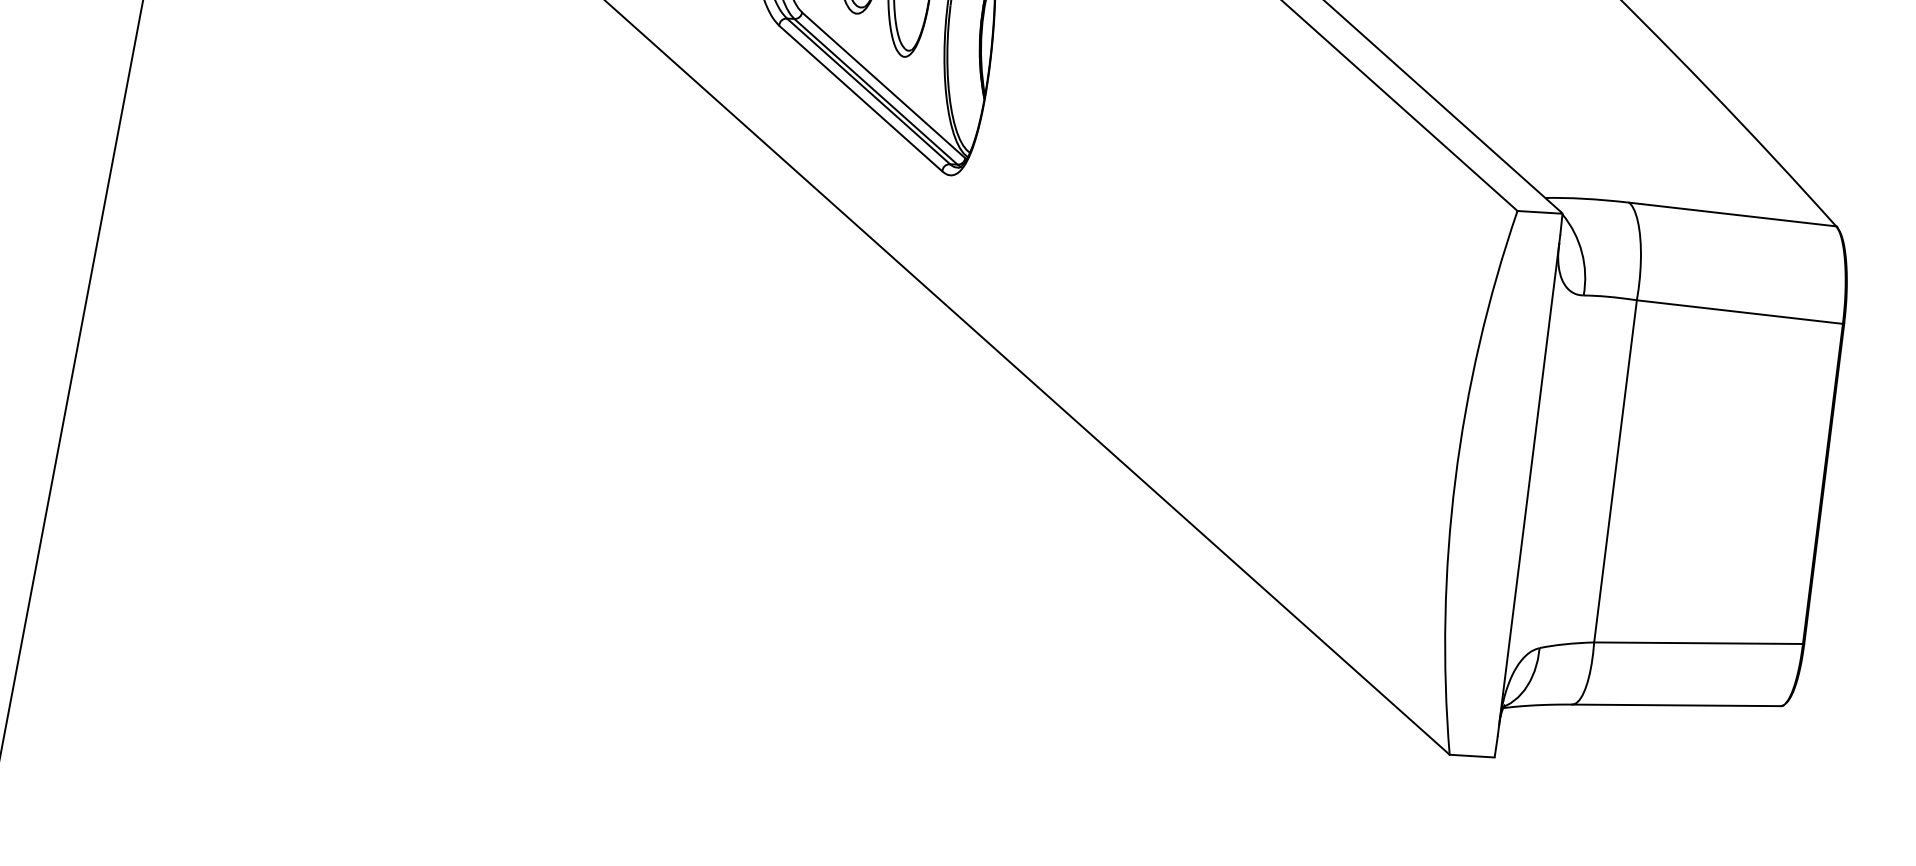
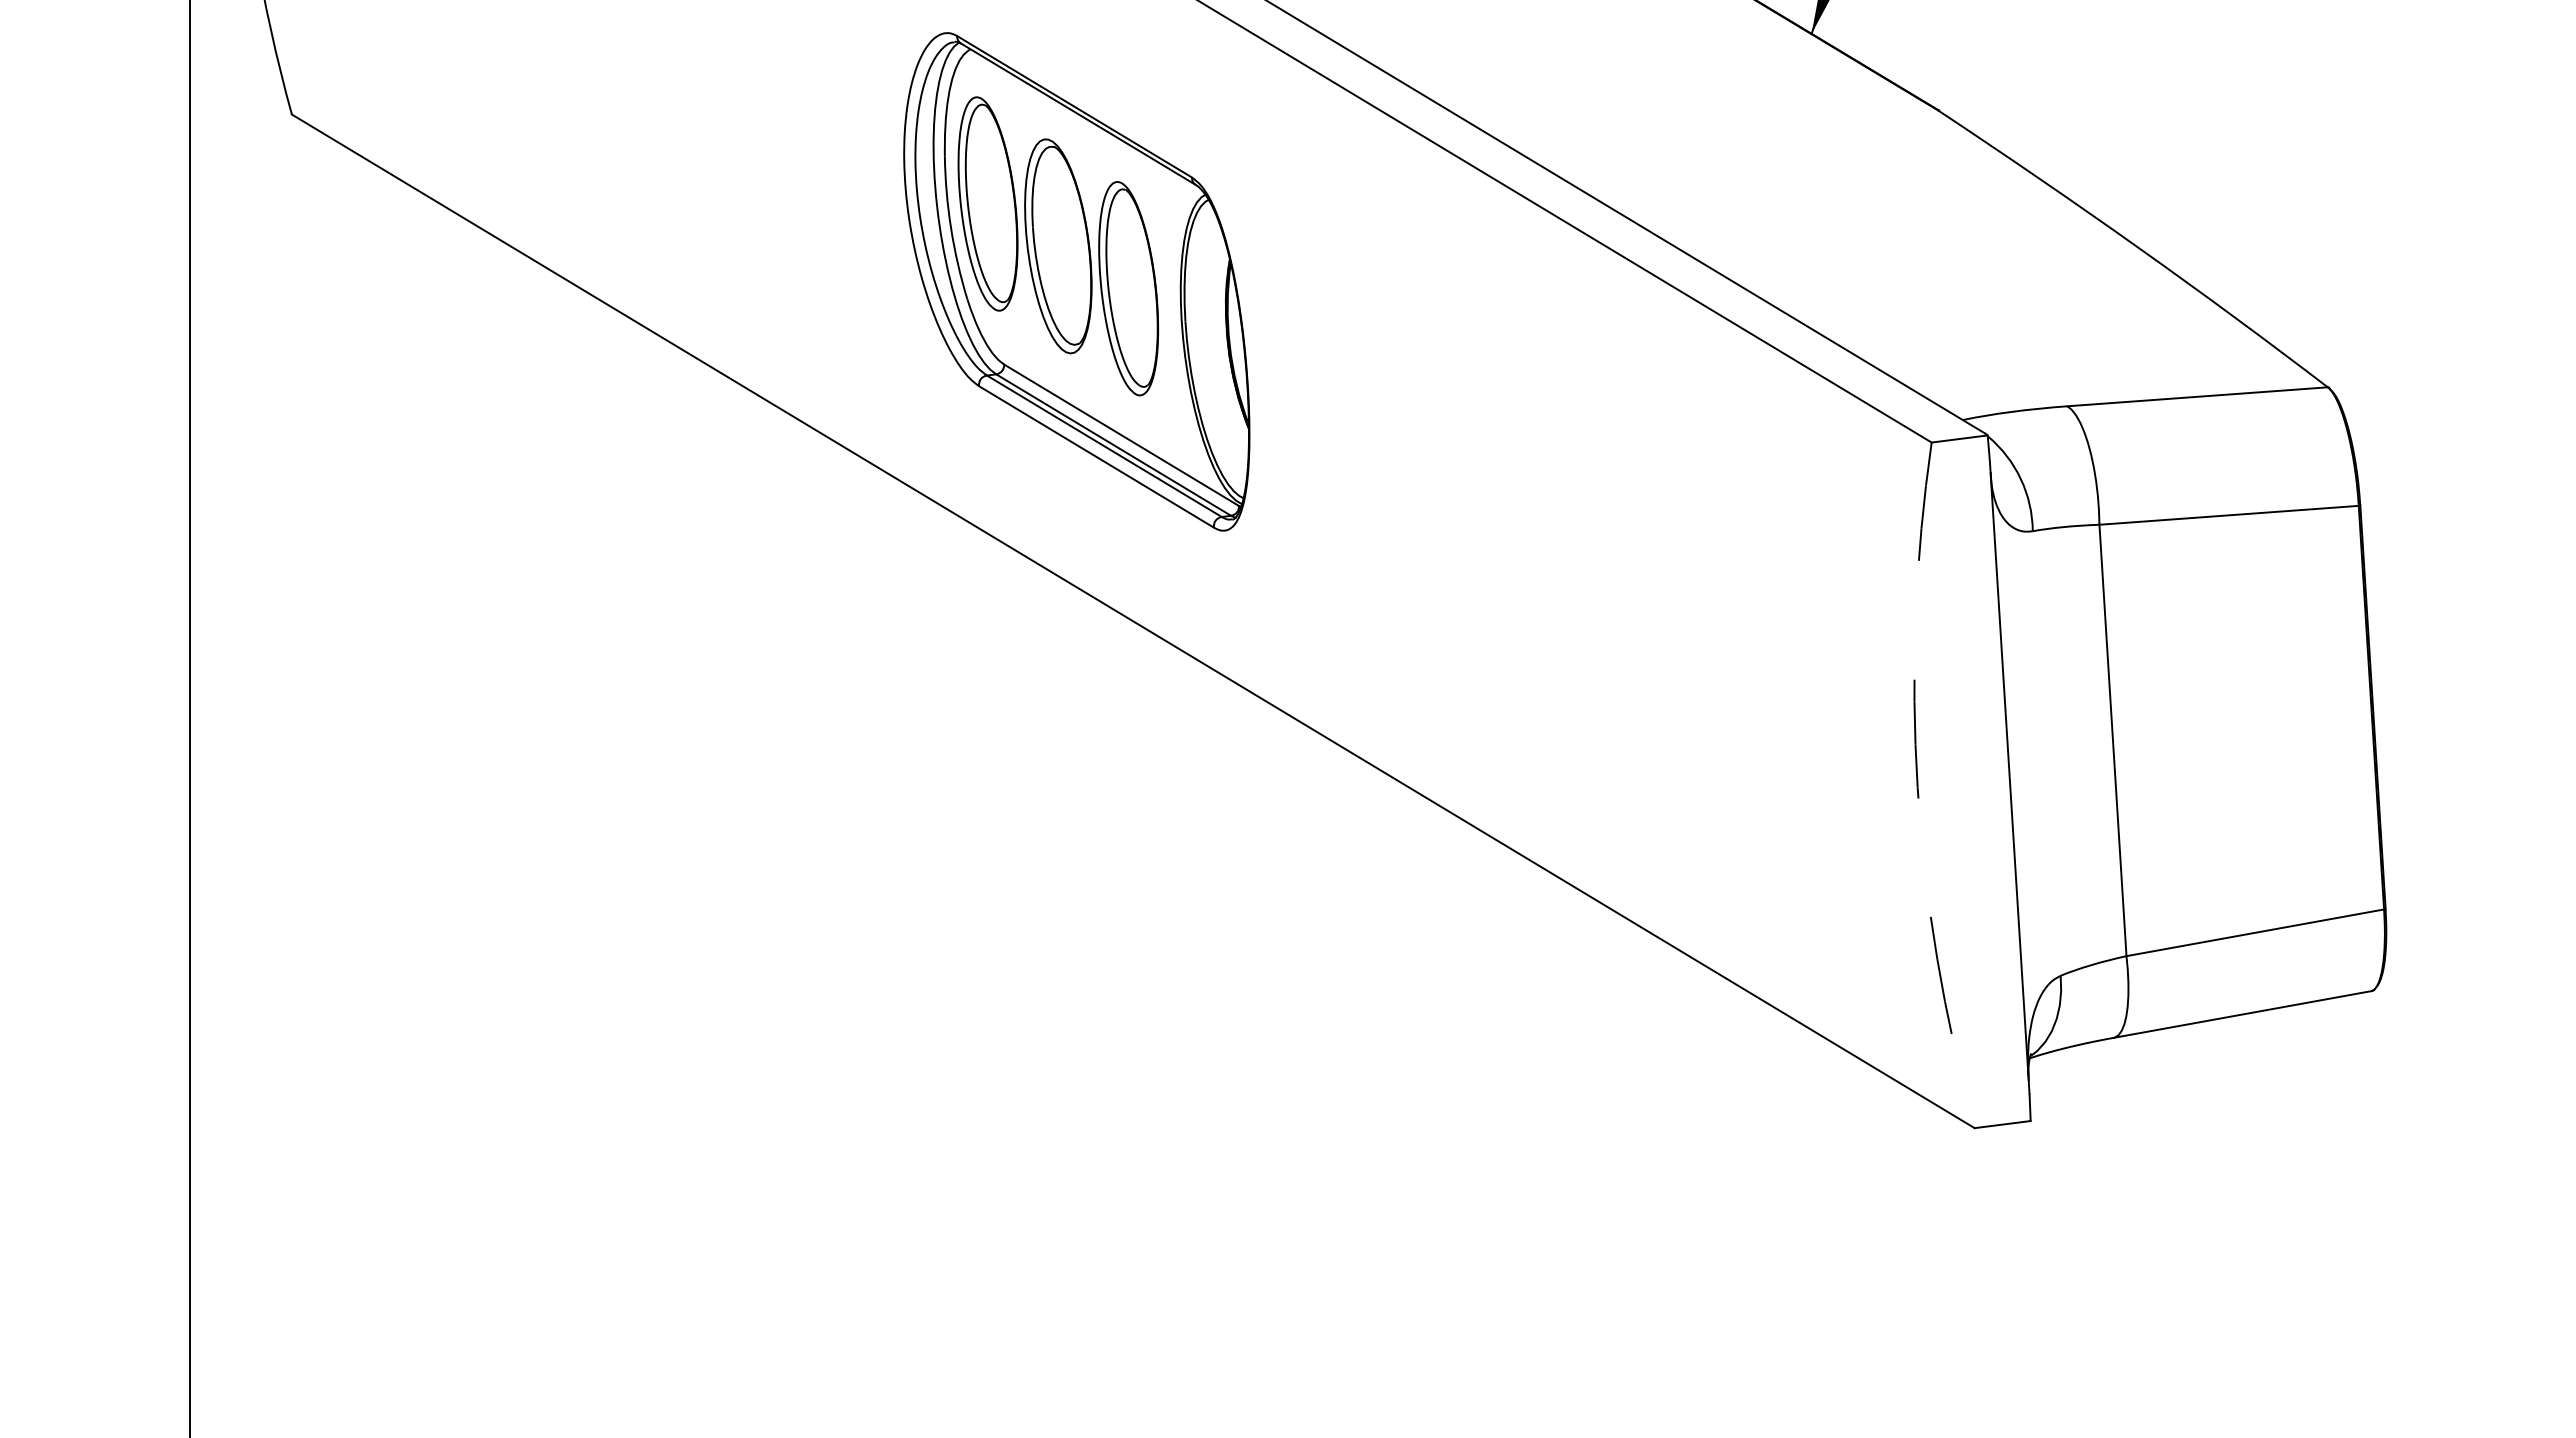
arc: (1455, 479) -> (1917, 787), solid -> dashed

